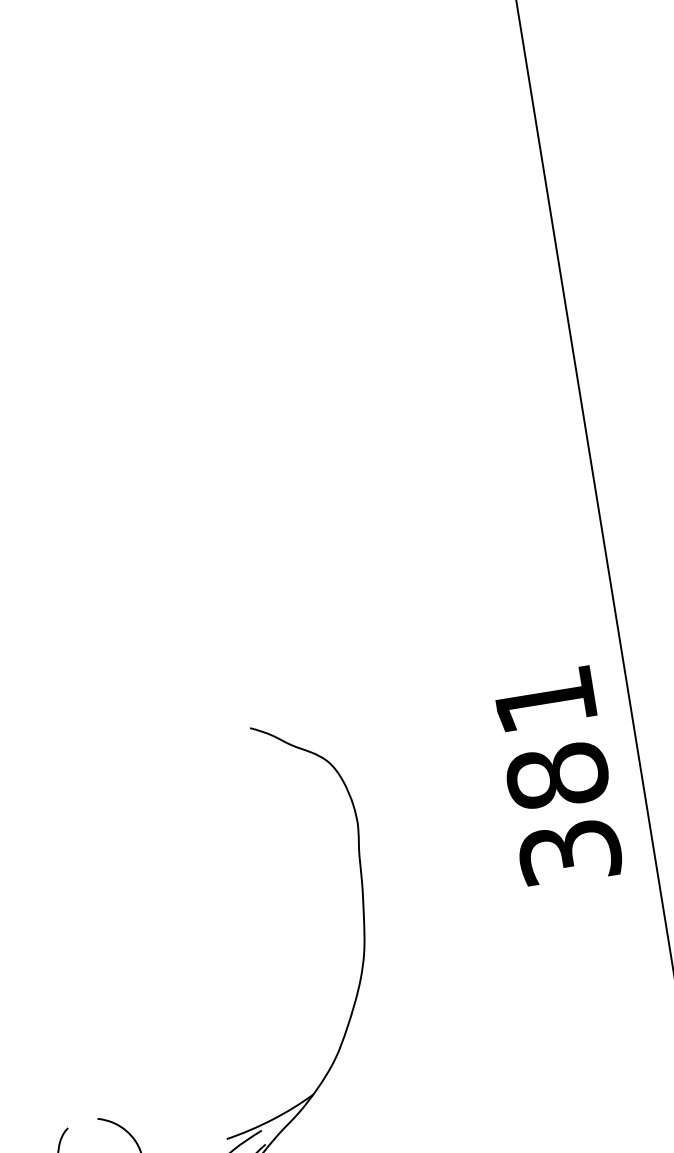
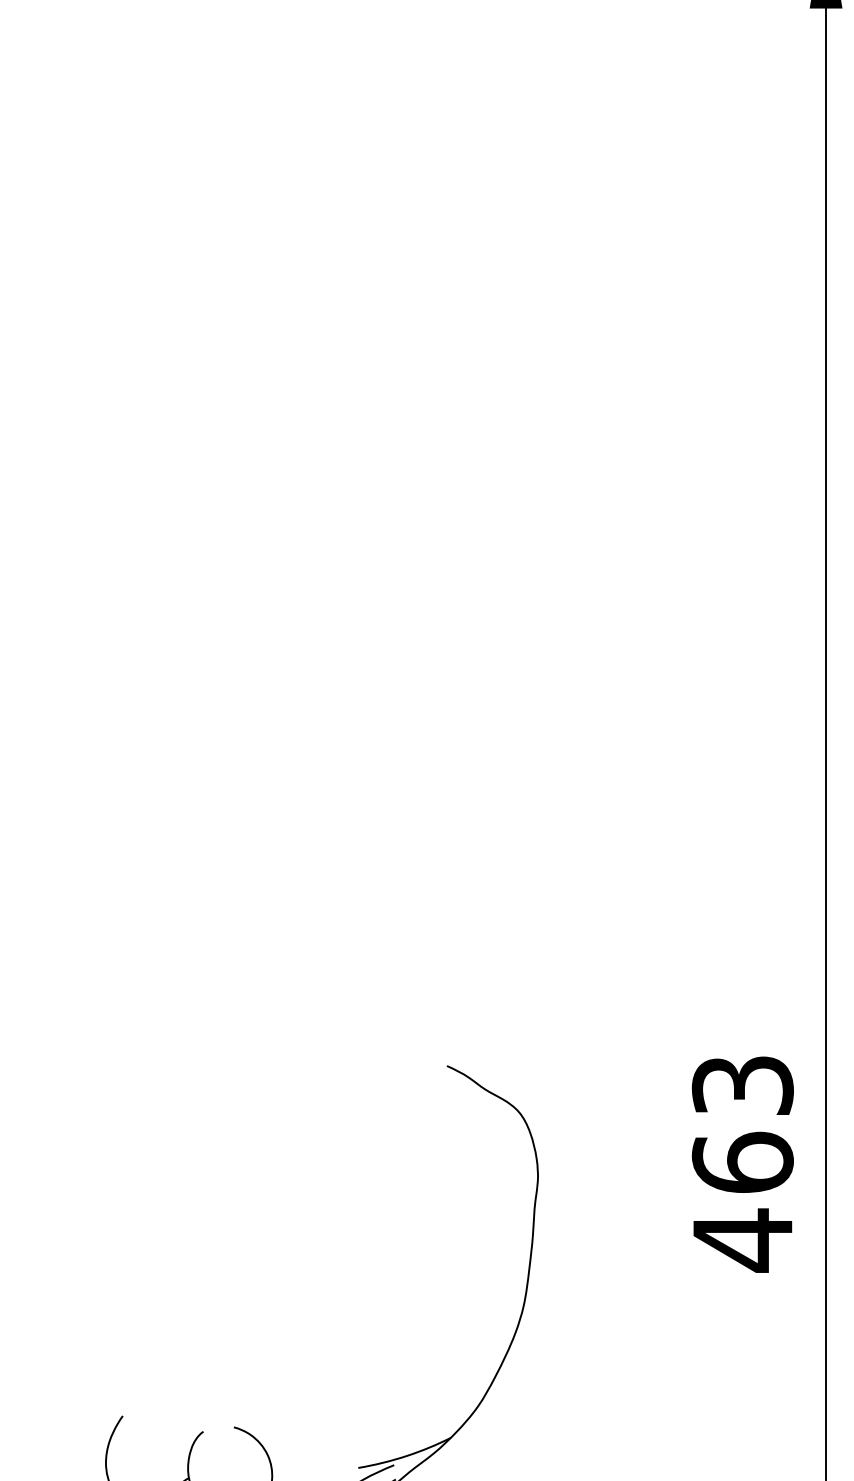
text: (557, 778) -> (742, 1164), 381 -> 463

